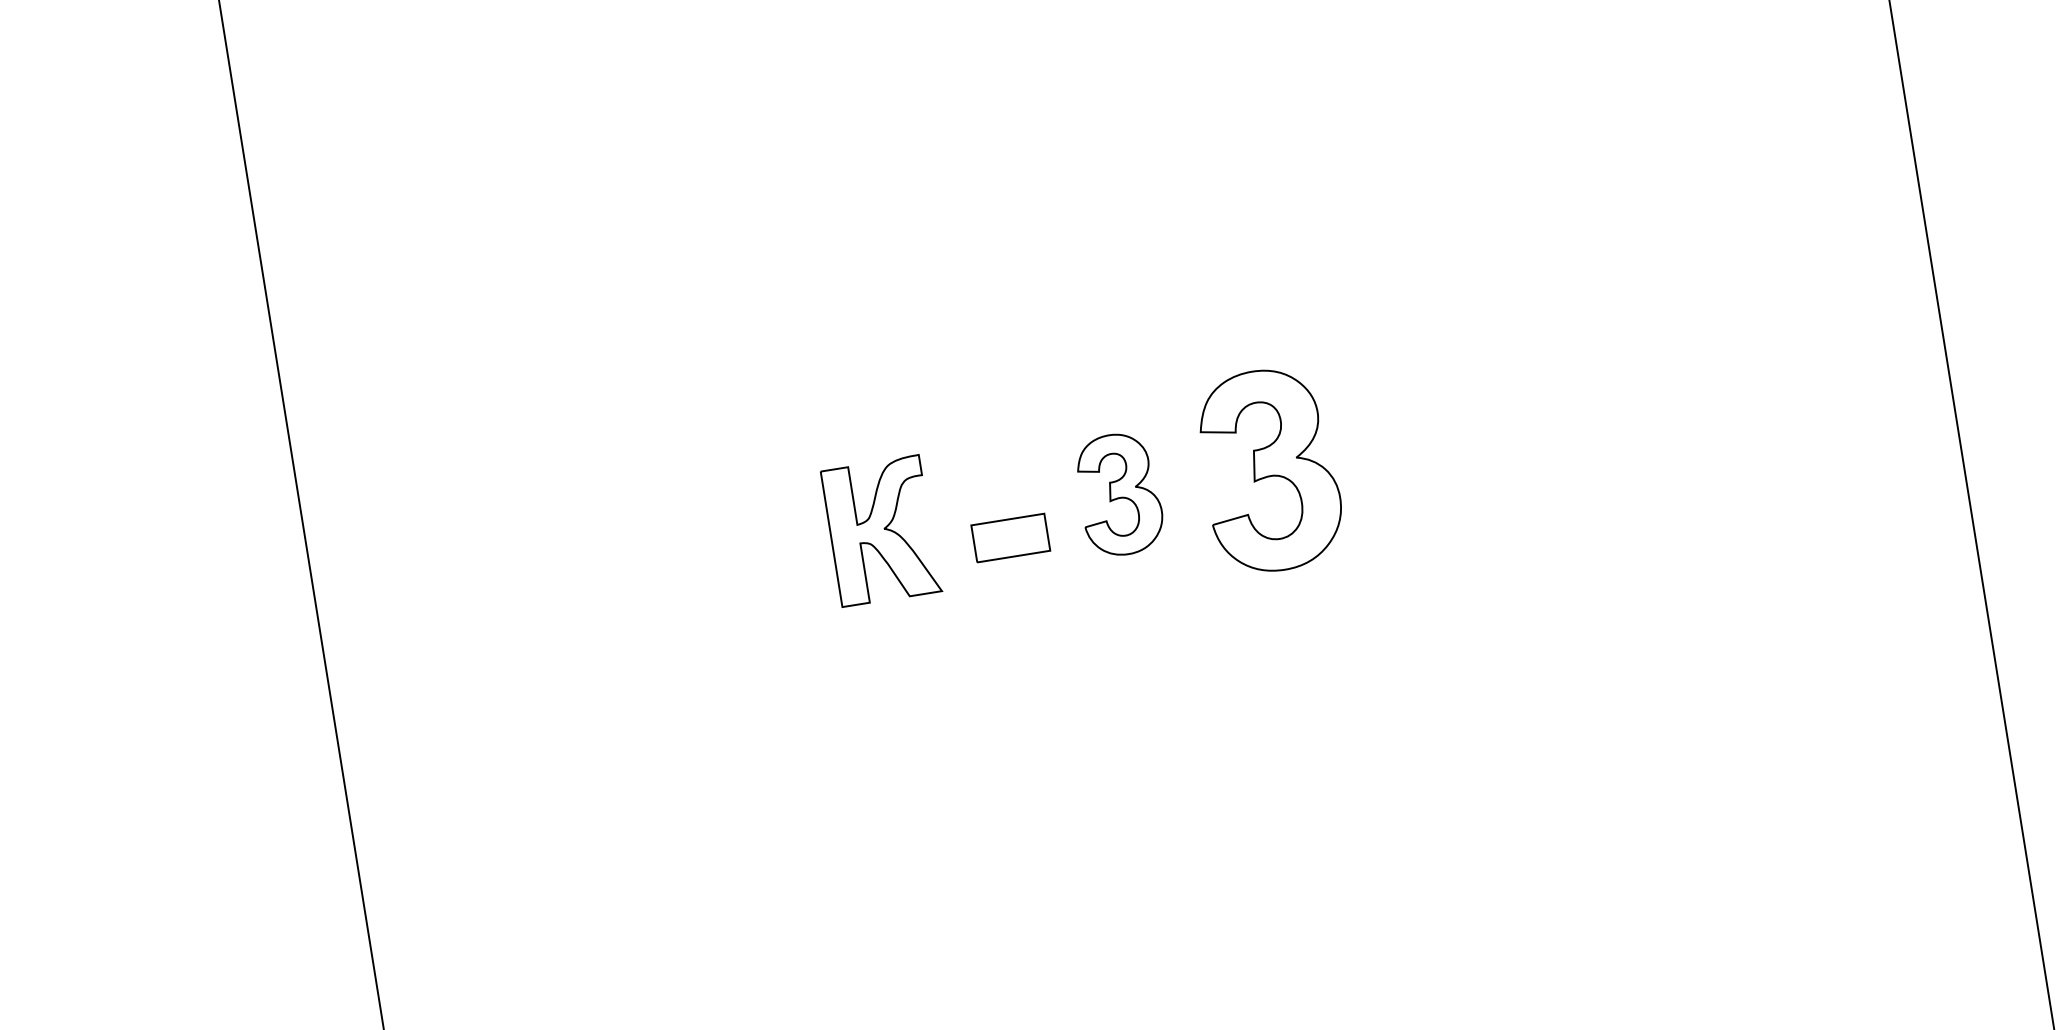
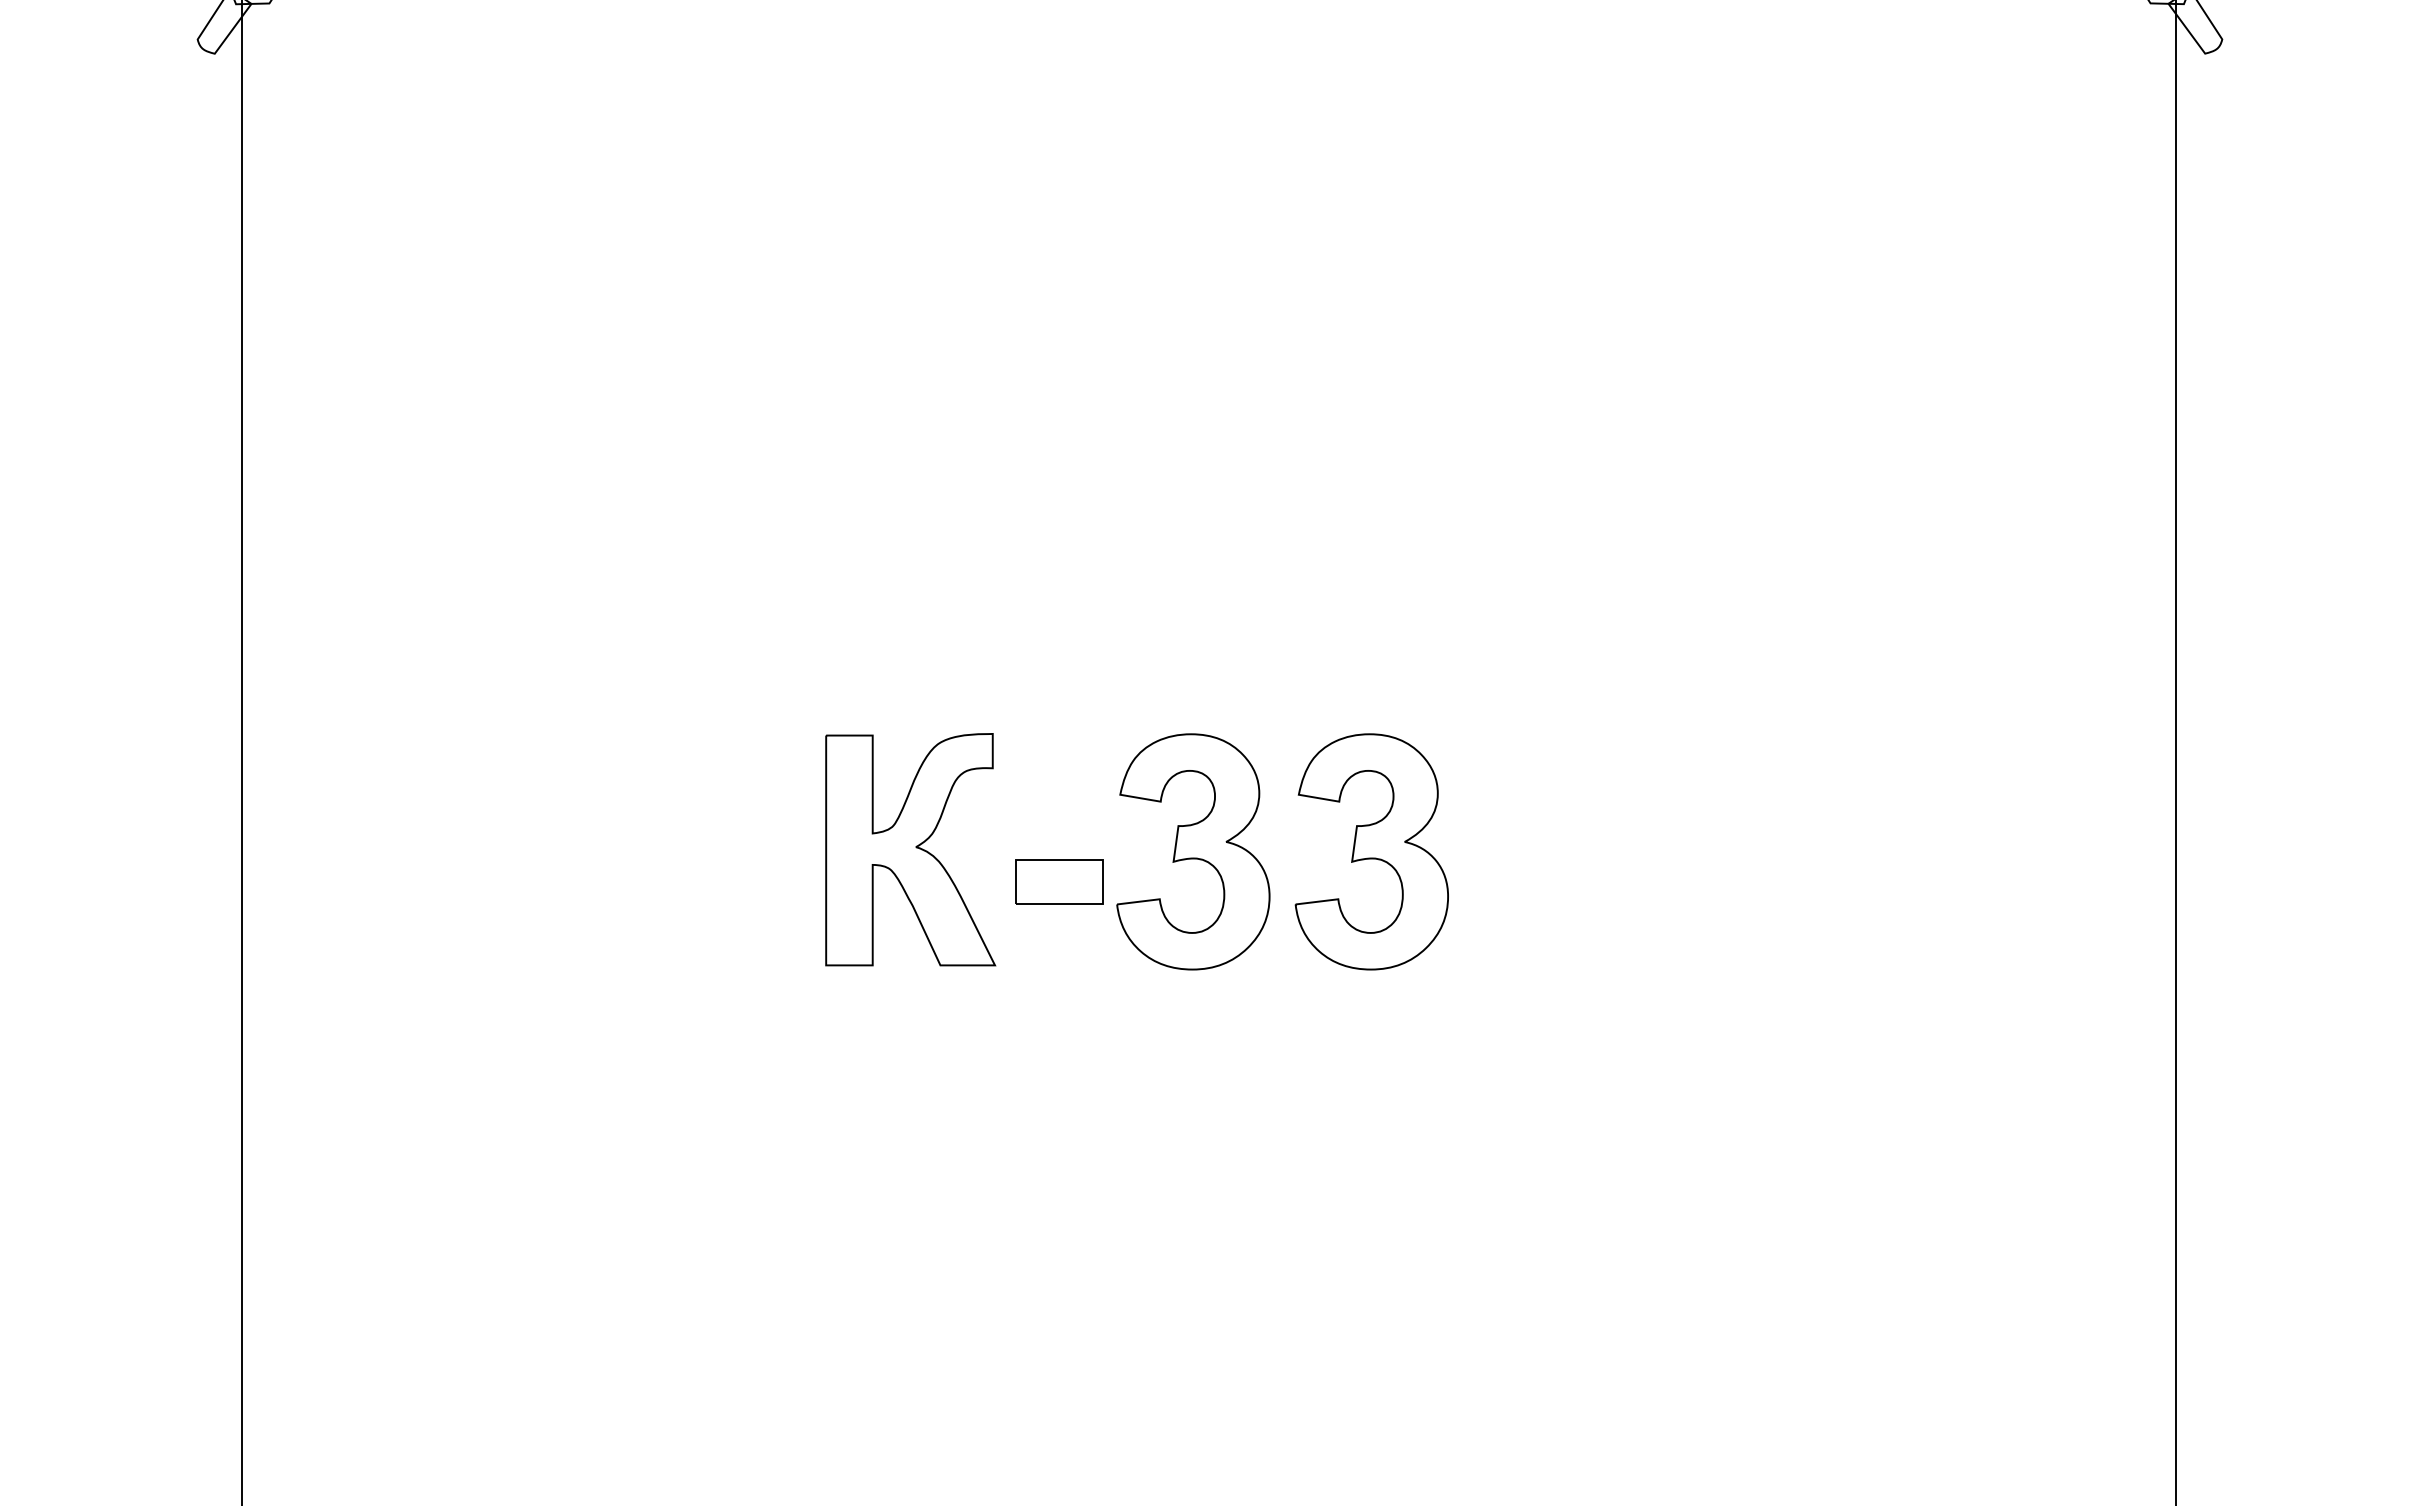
part: (1119, 494) -> (1193, 851), size x1.67
part: (881, 530) -> (910, 849), size x1.43

